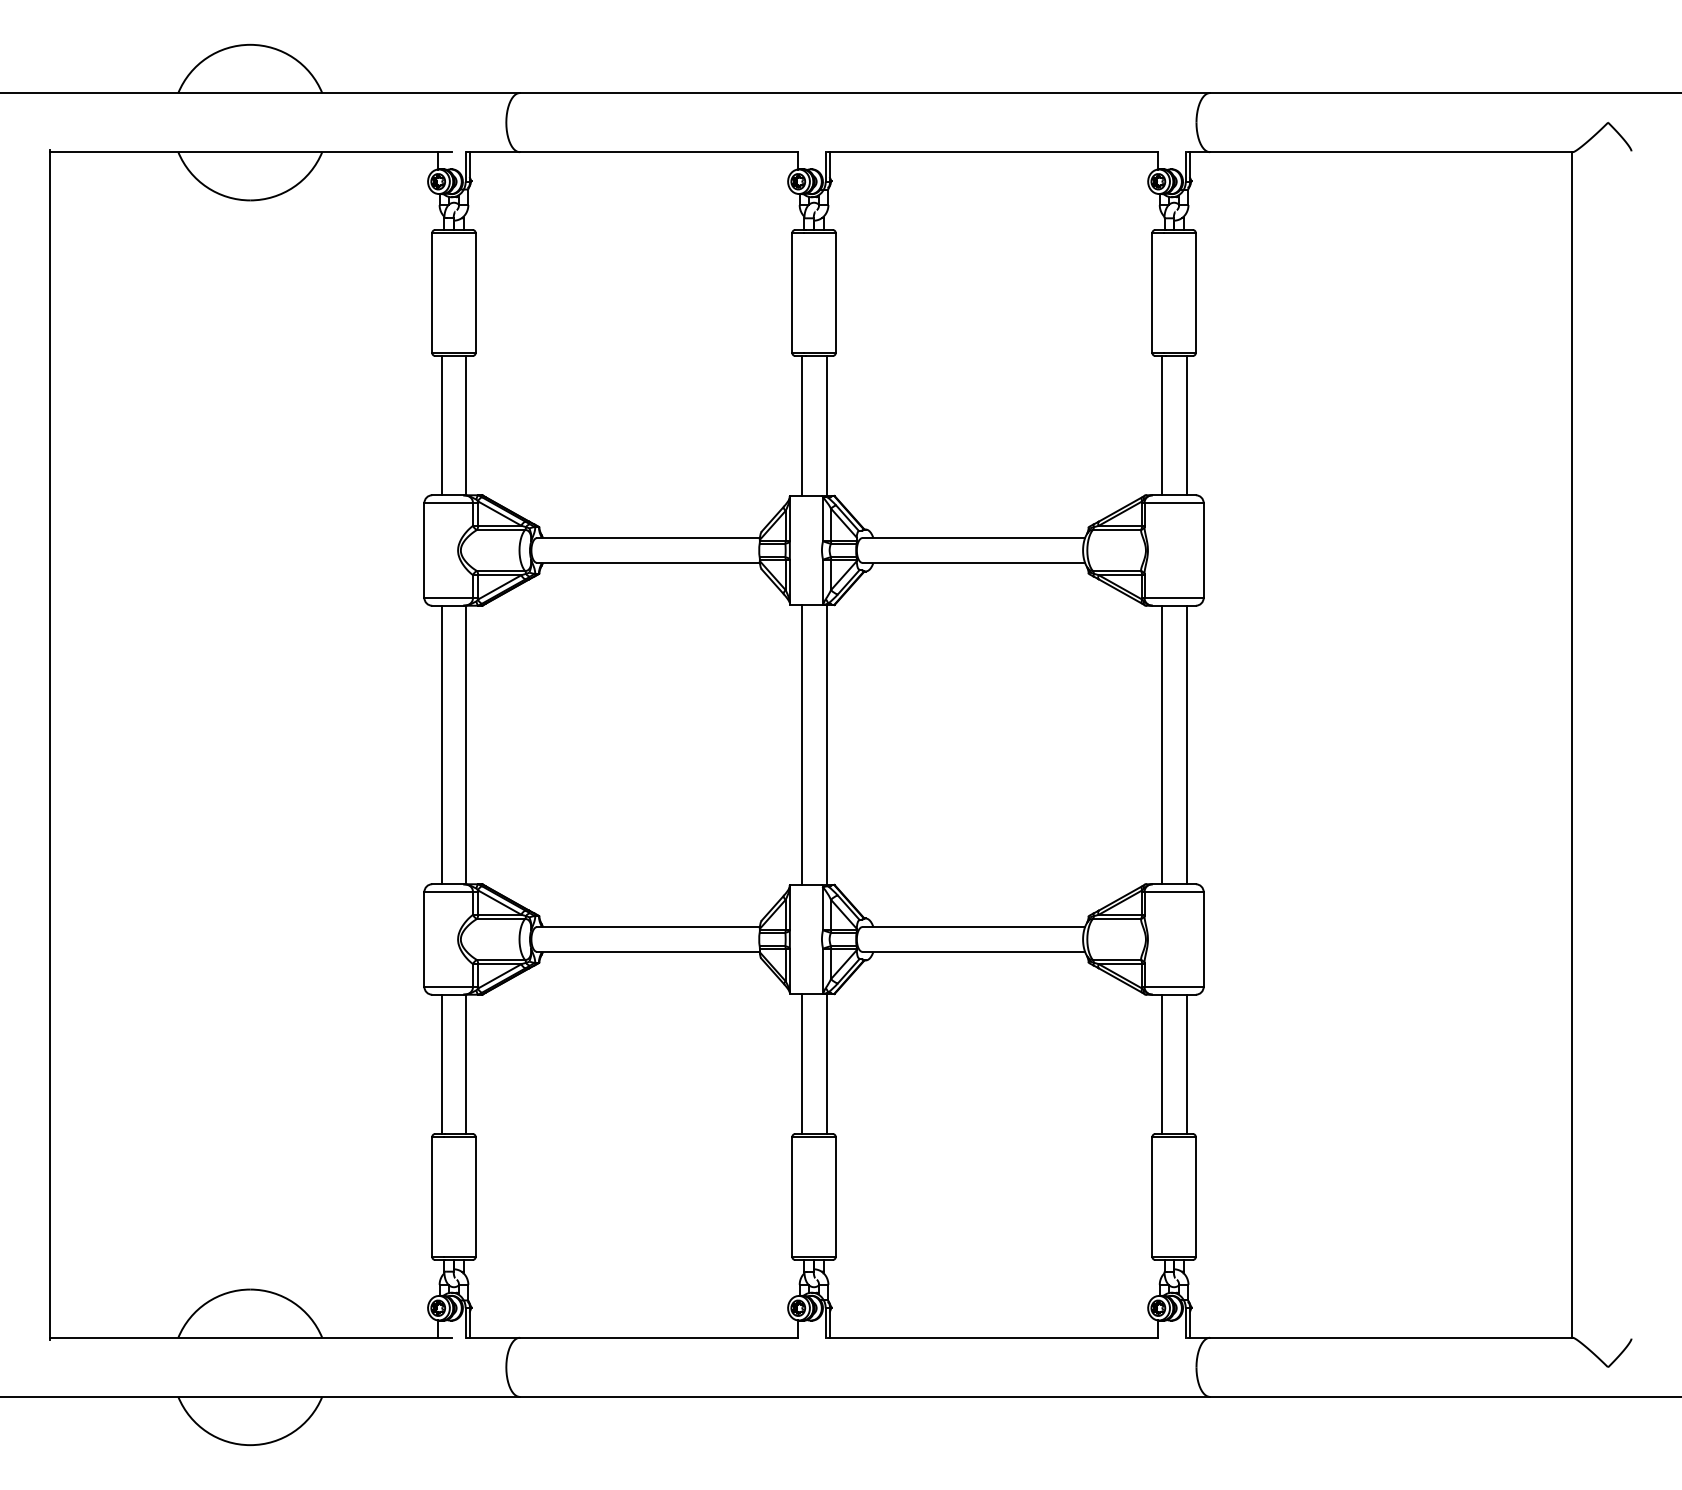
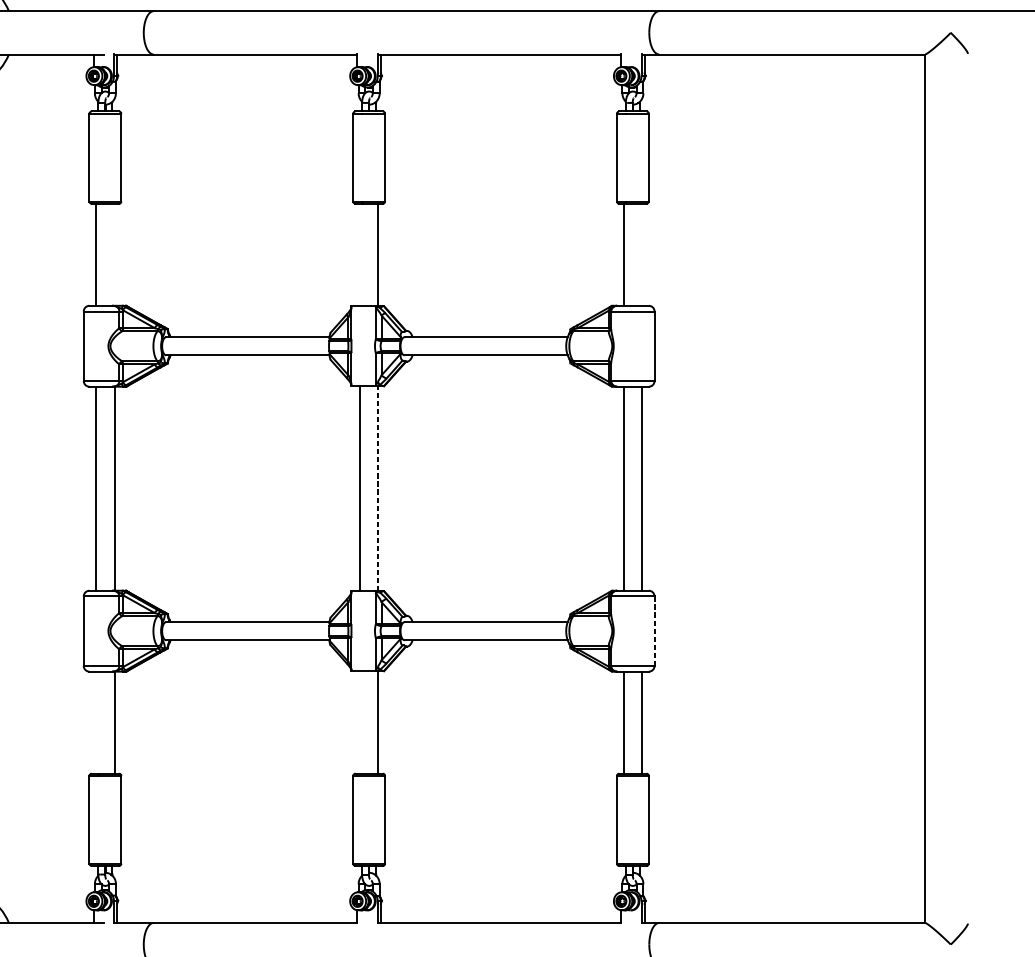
line: (466, 425) -> (114, 254), removed
line: (1186, 425) -> (641, 254), removed
line: (801, 426) -> (359, 255), removed
line: (826, 744) -> (378, 488), solid -> dashed
line: (1203, 938) -> (654, 630), solid -> dashed
line: (441, 1063) -> (96, 722), removed
line: (801, 1063) -> (359, 722), removed

